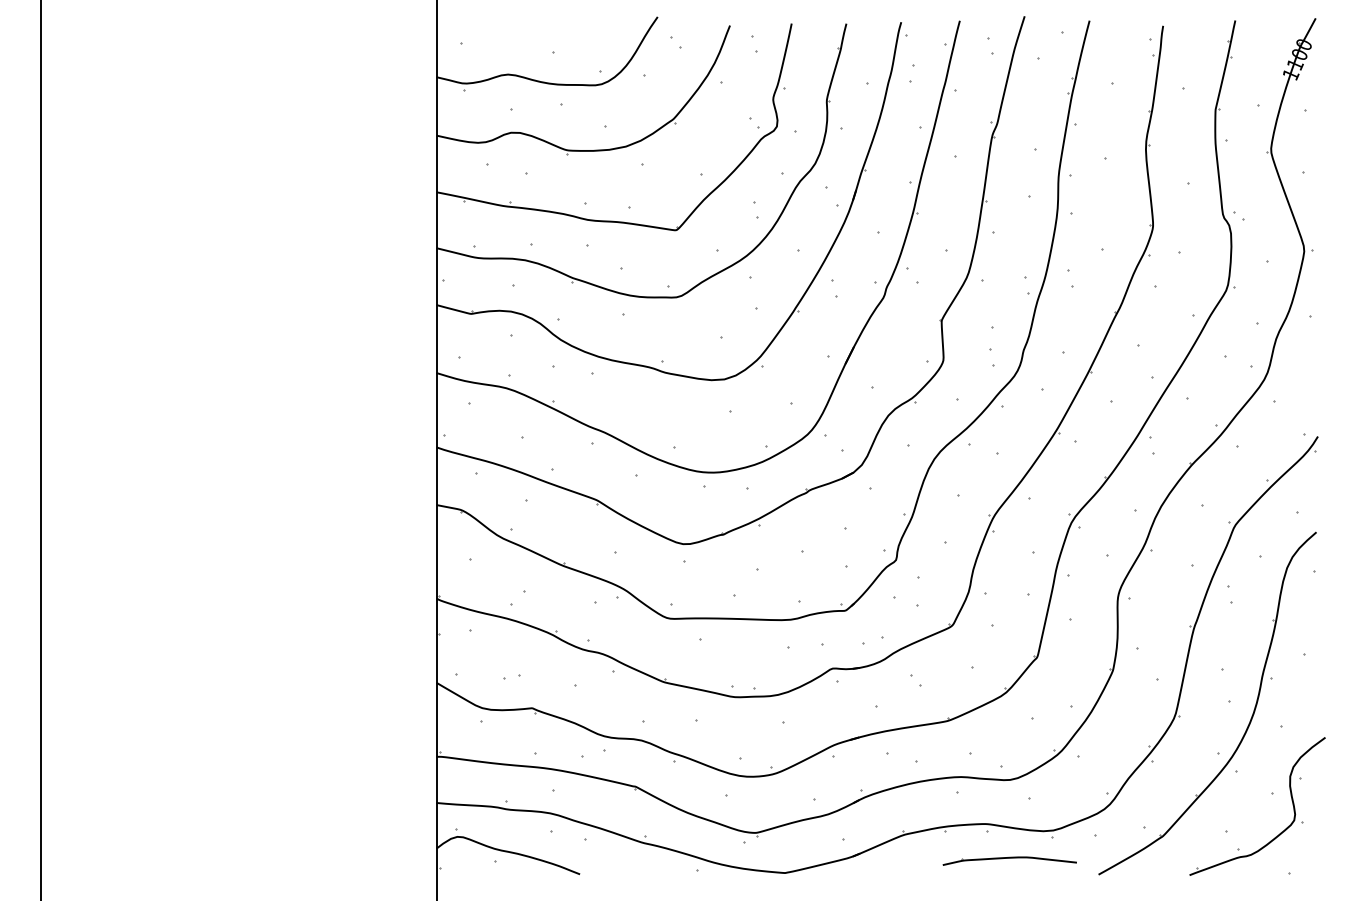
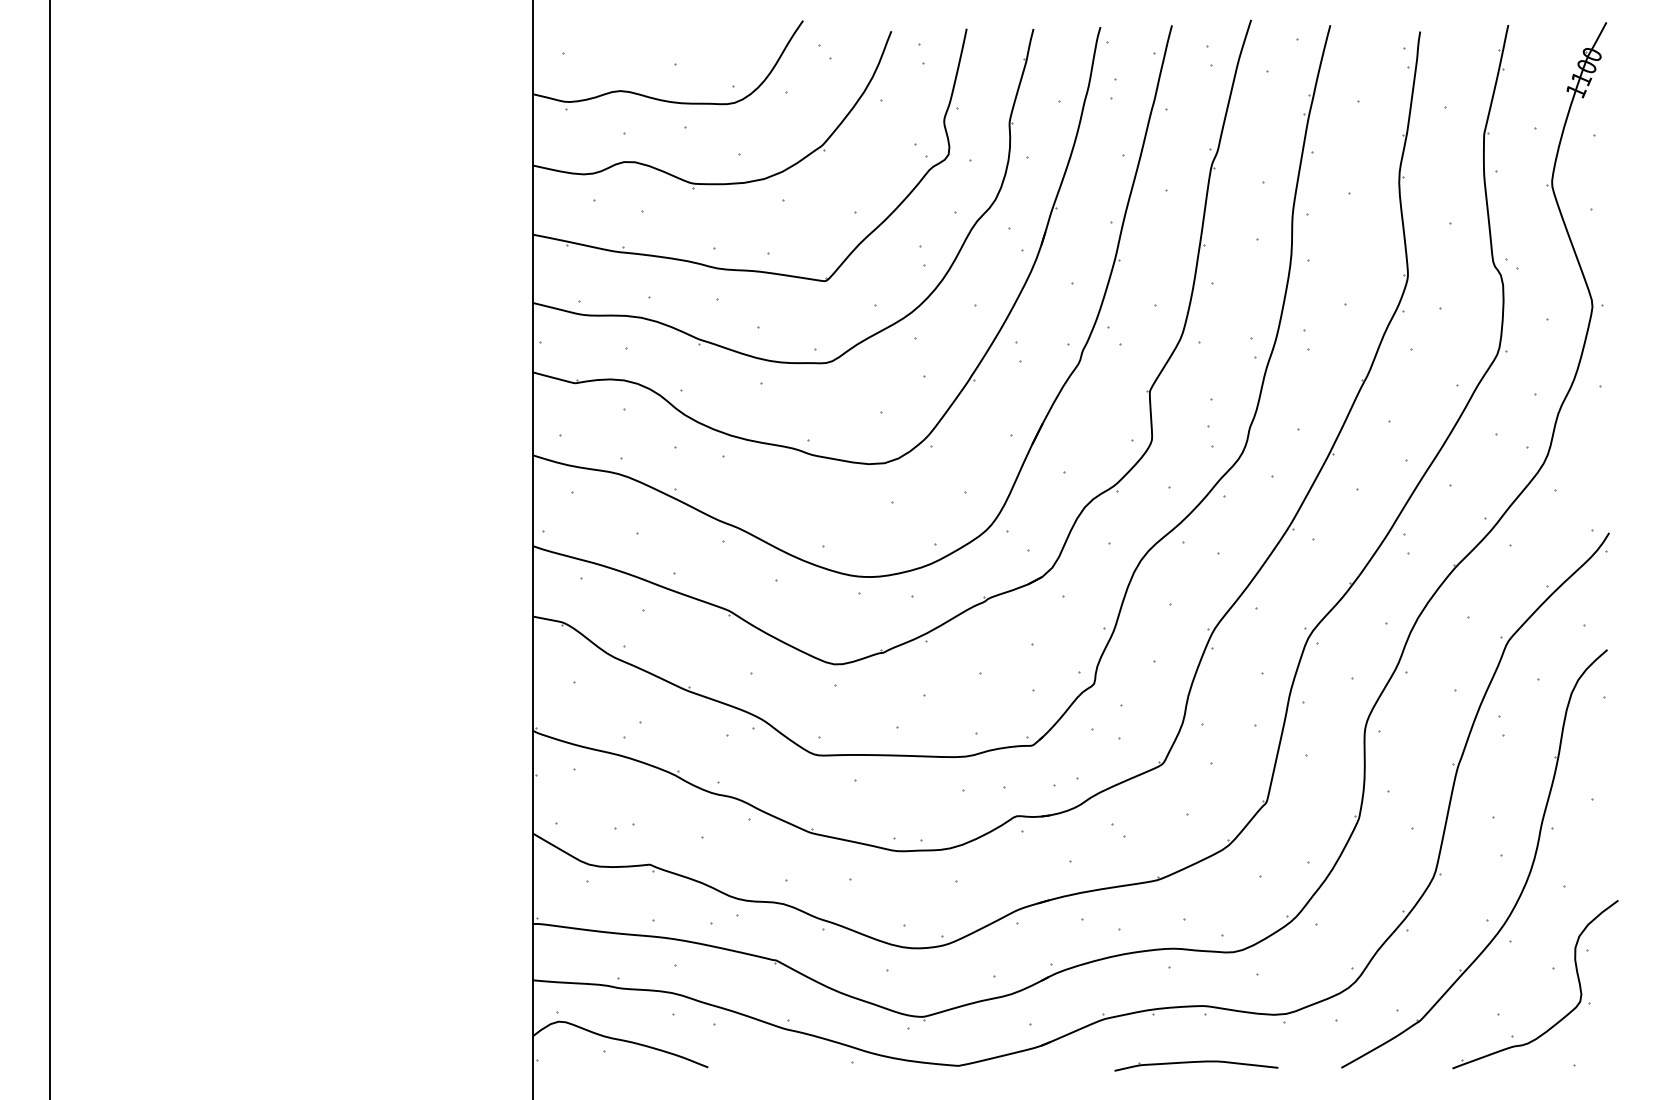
part: (1009, 860) -> (1195, 1065), moved

